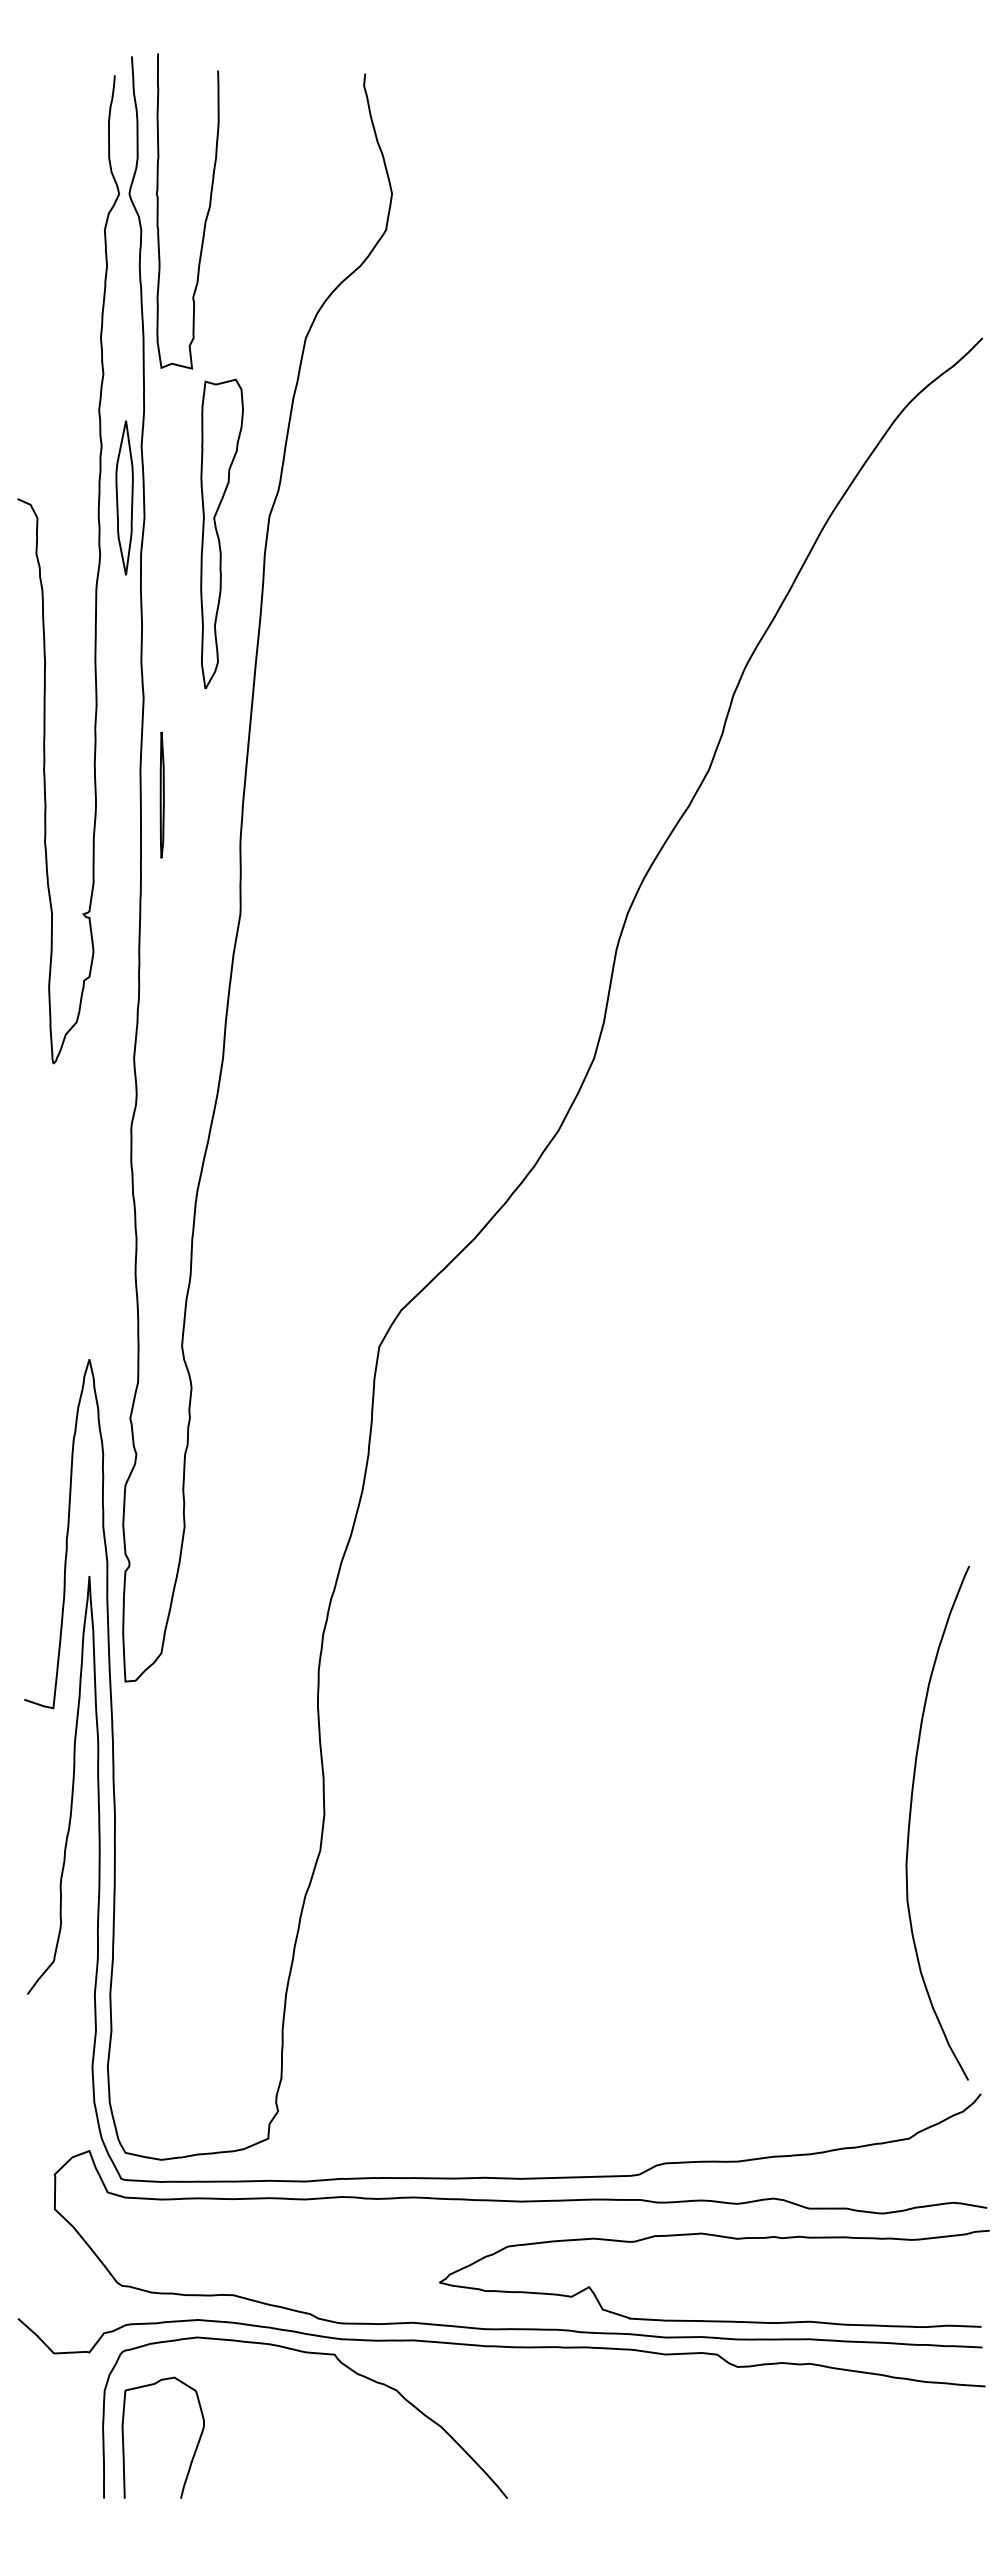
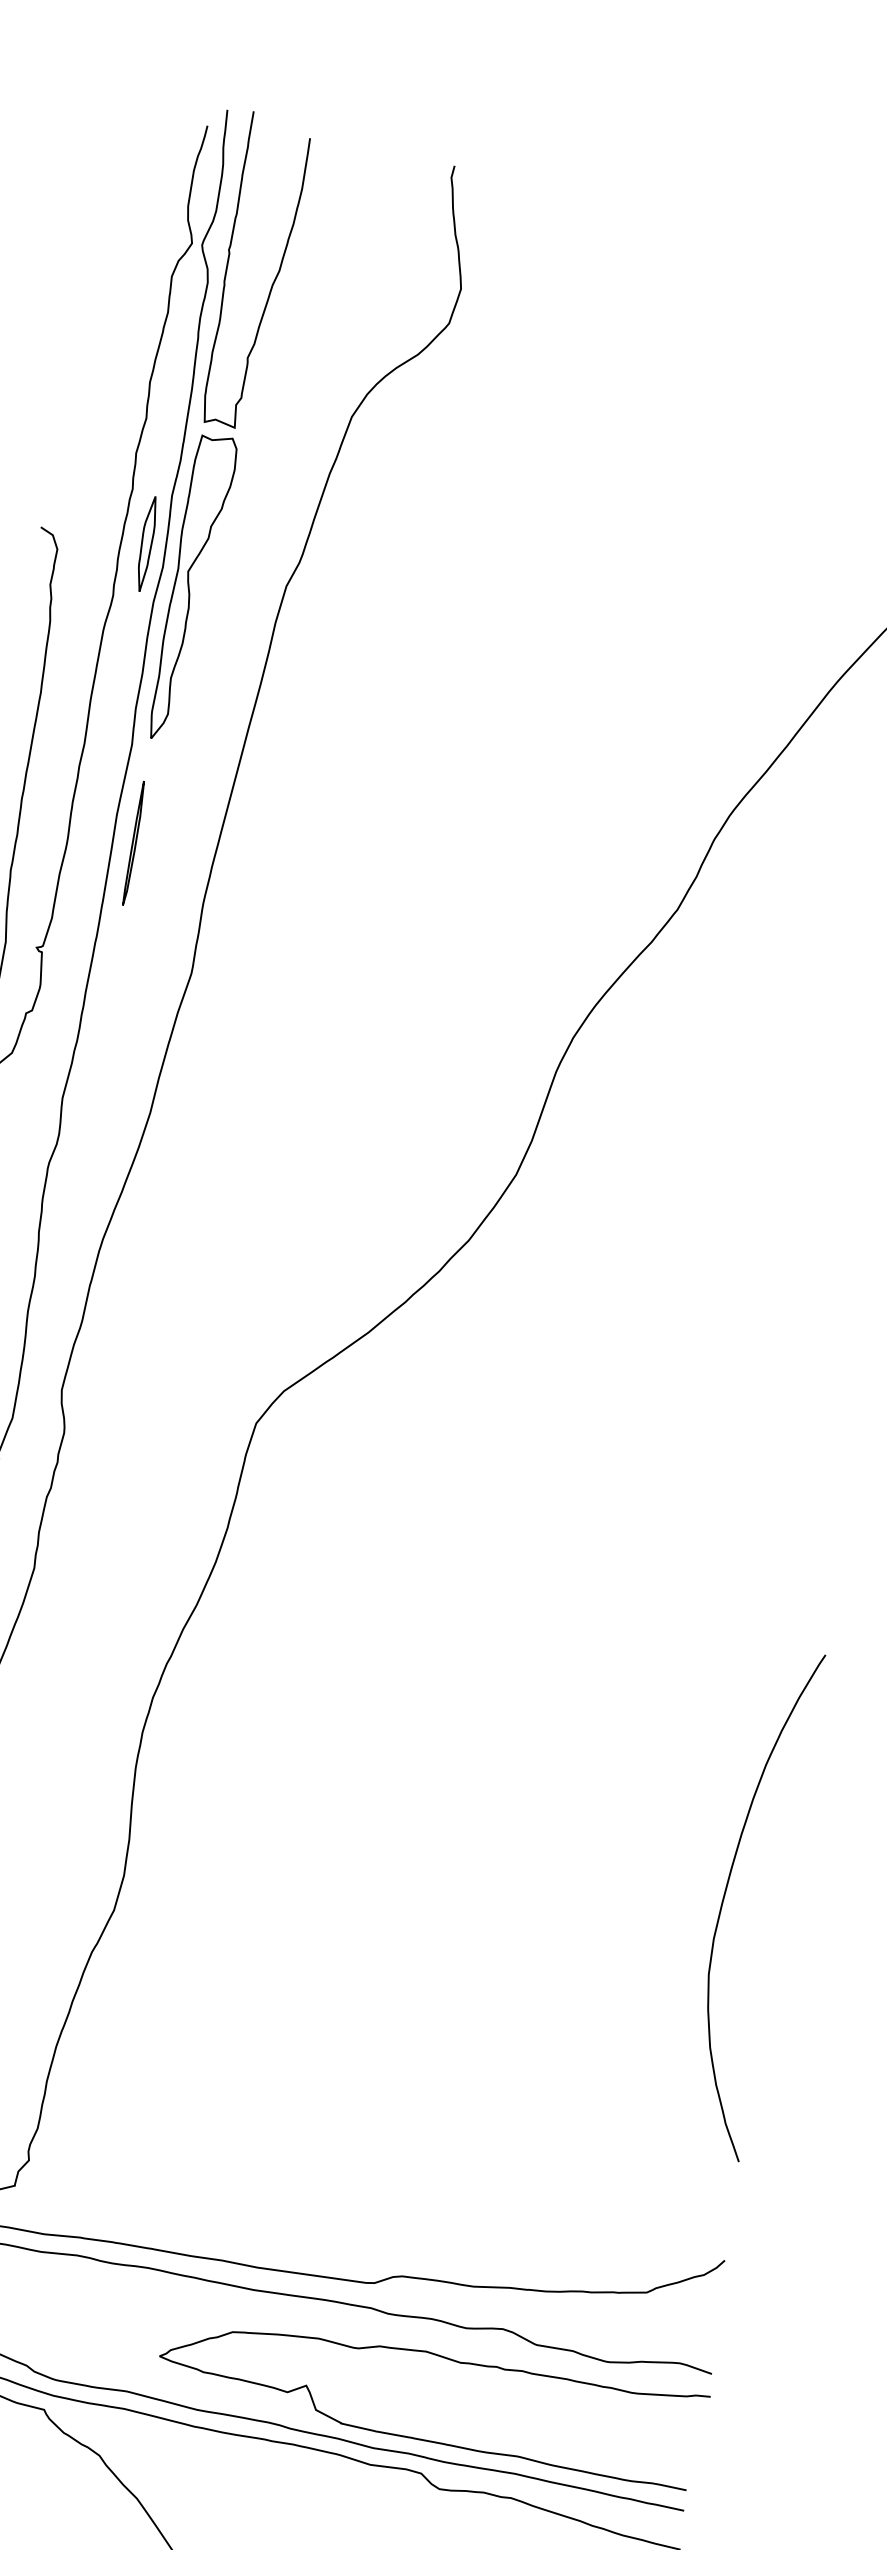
part: (124, 497) -> (146, 543), size x0.62
part: (221, 533) -> (192, 587), moved
curve: (910, 1822) -> (724, 1897), moved

